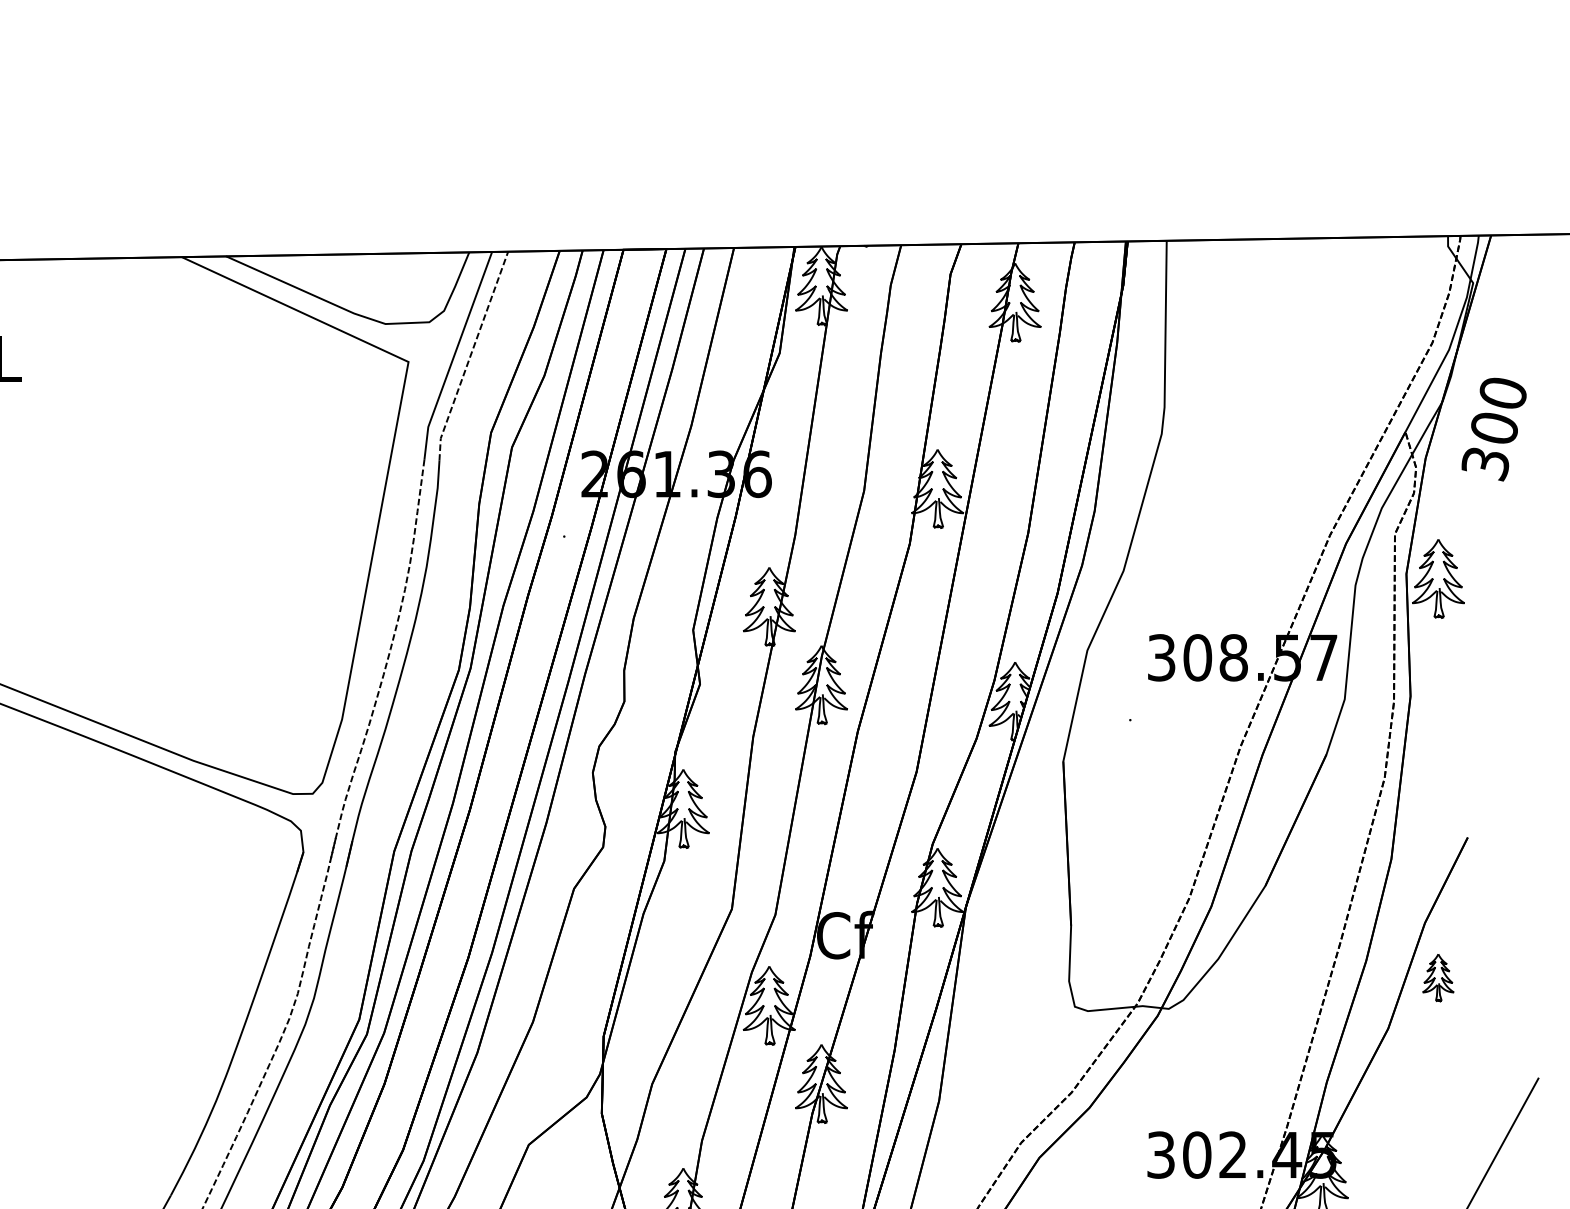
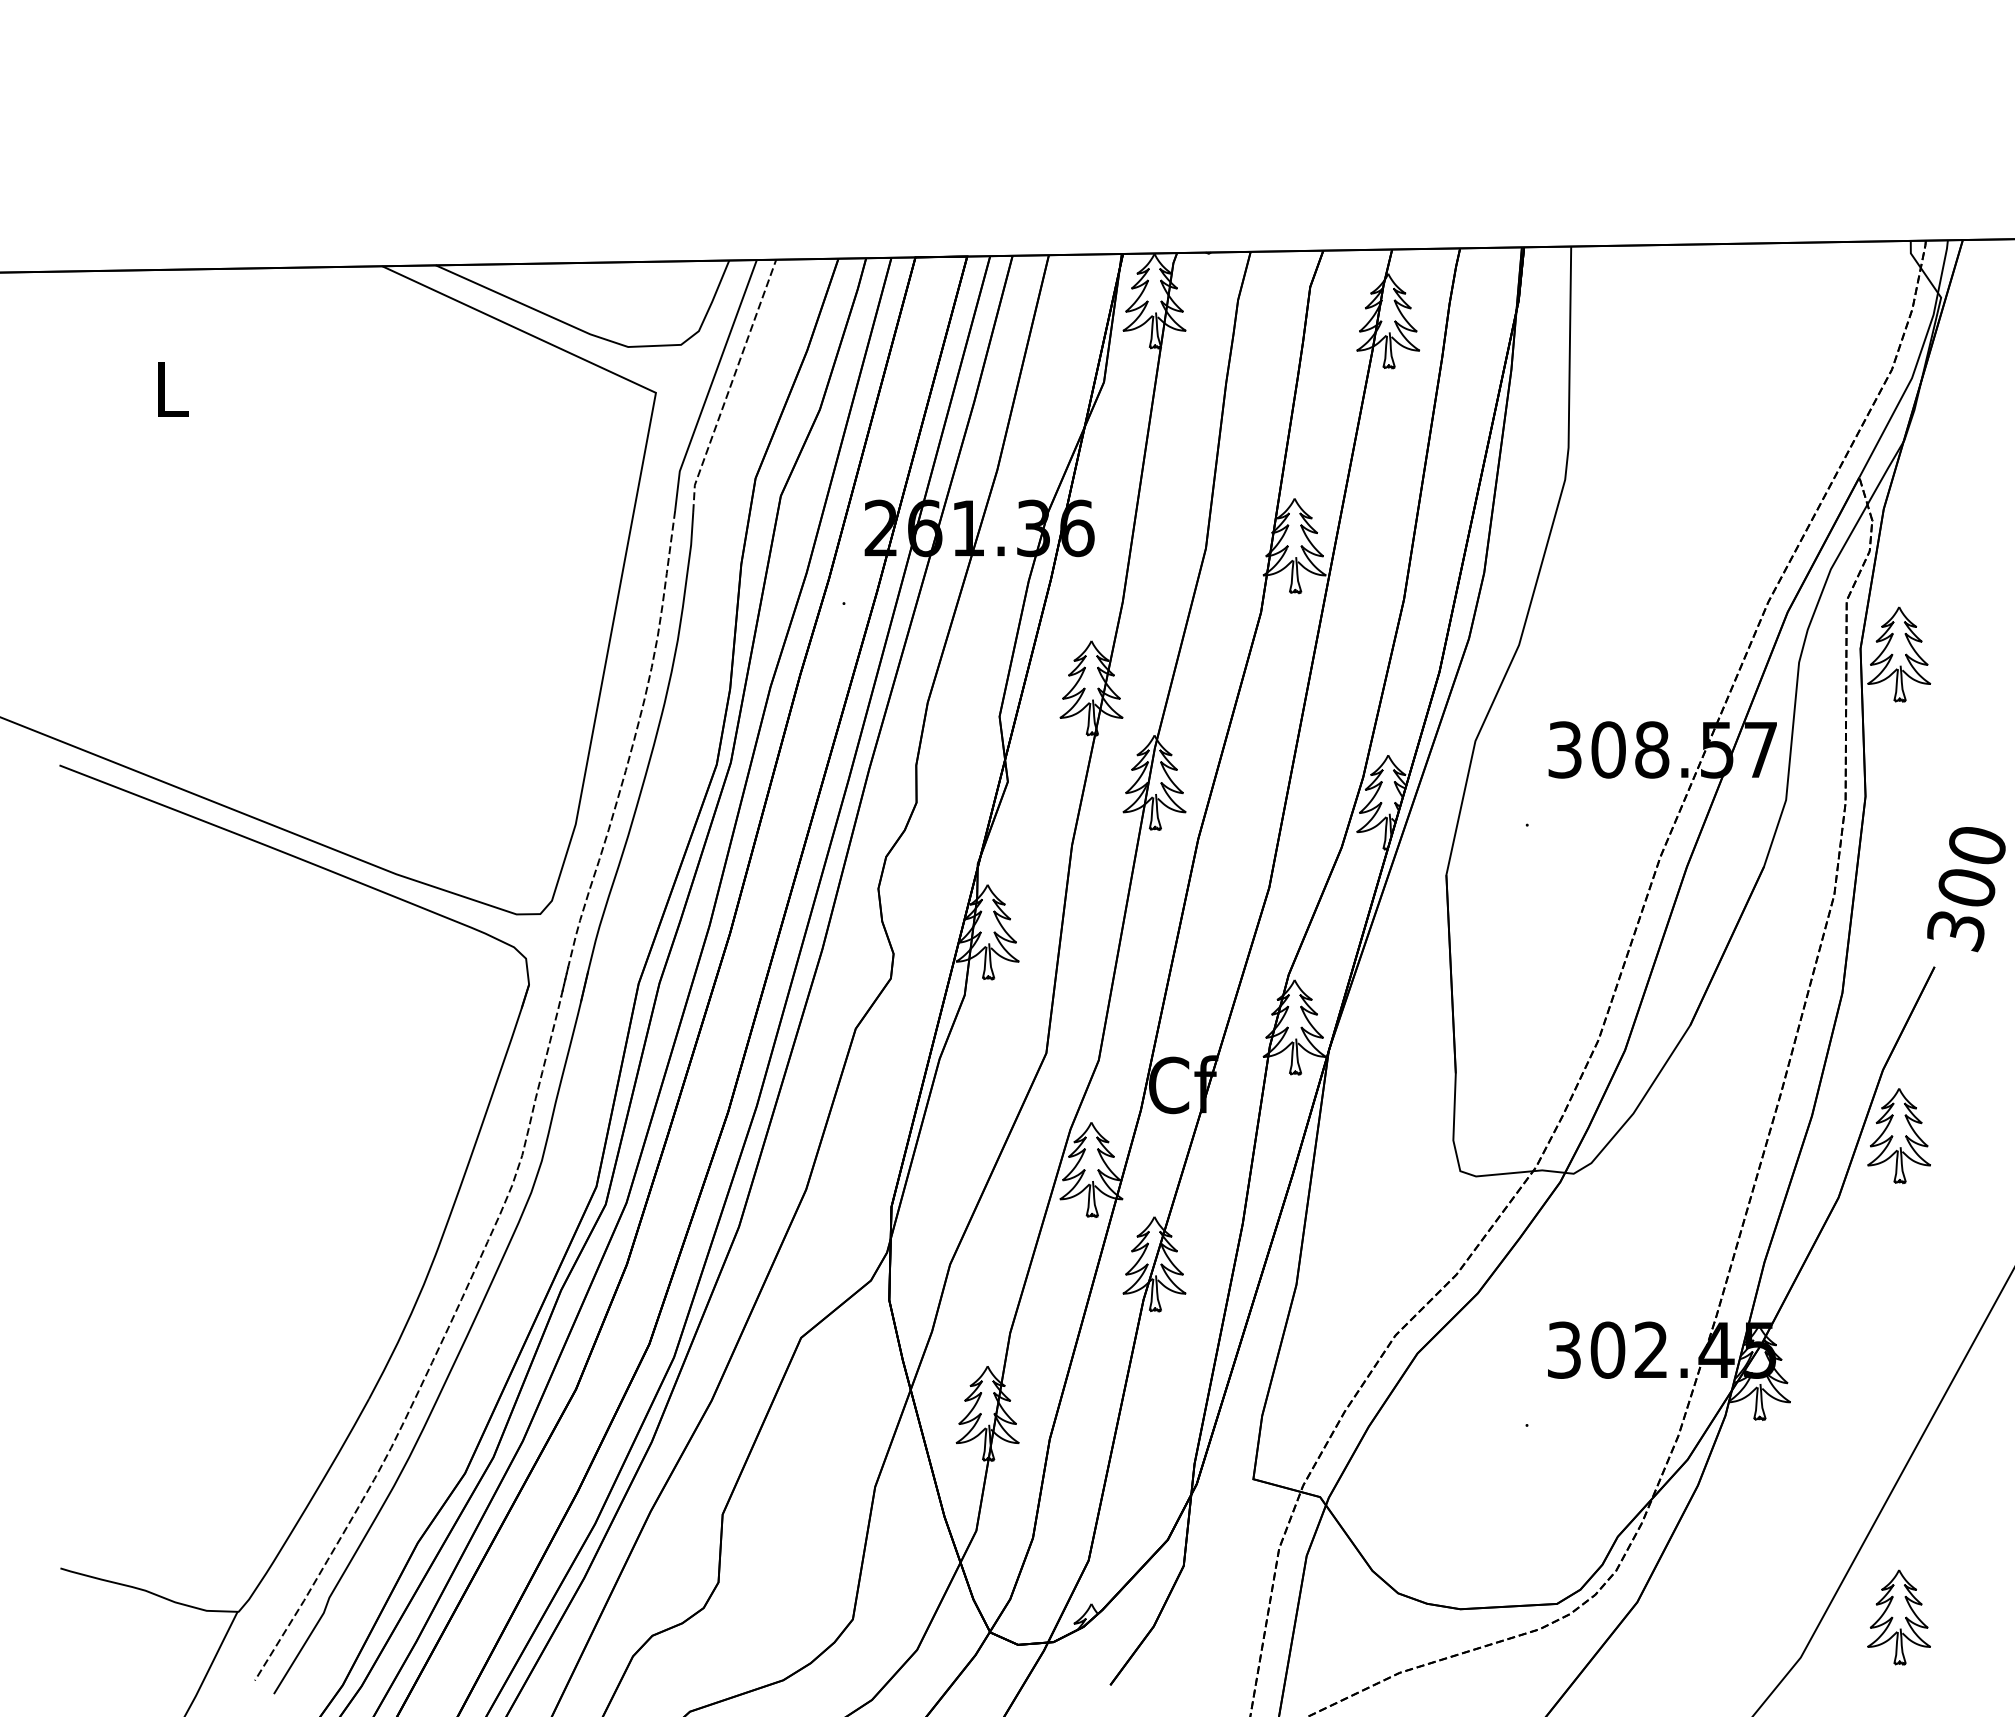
text: (1494, 429) -> (1966, 889), moved
part: (1437, 978) -> (1898, 1136), size x1.67

